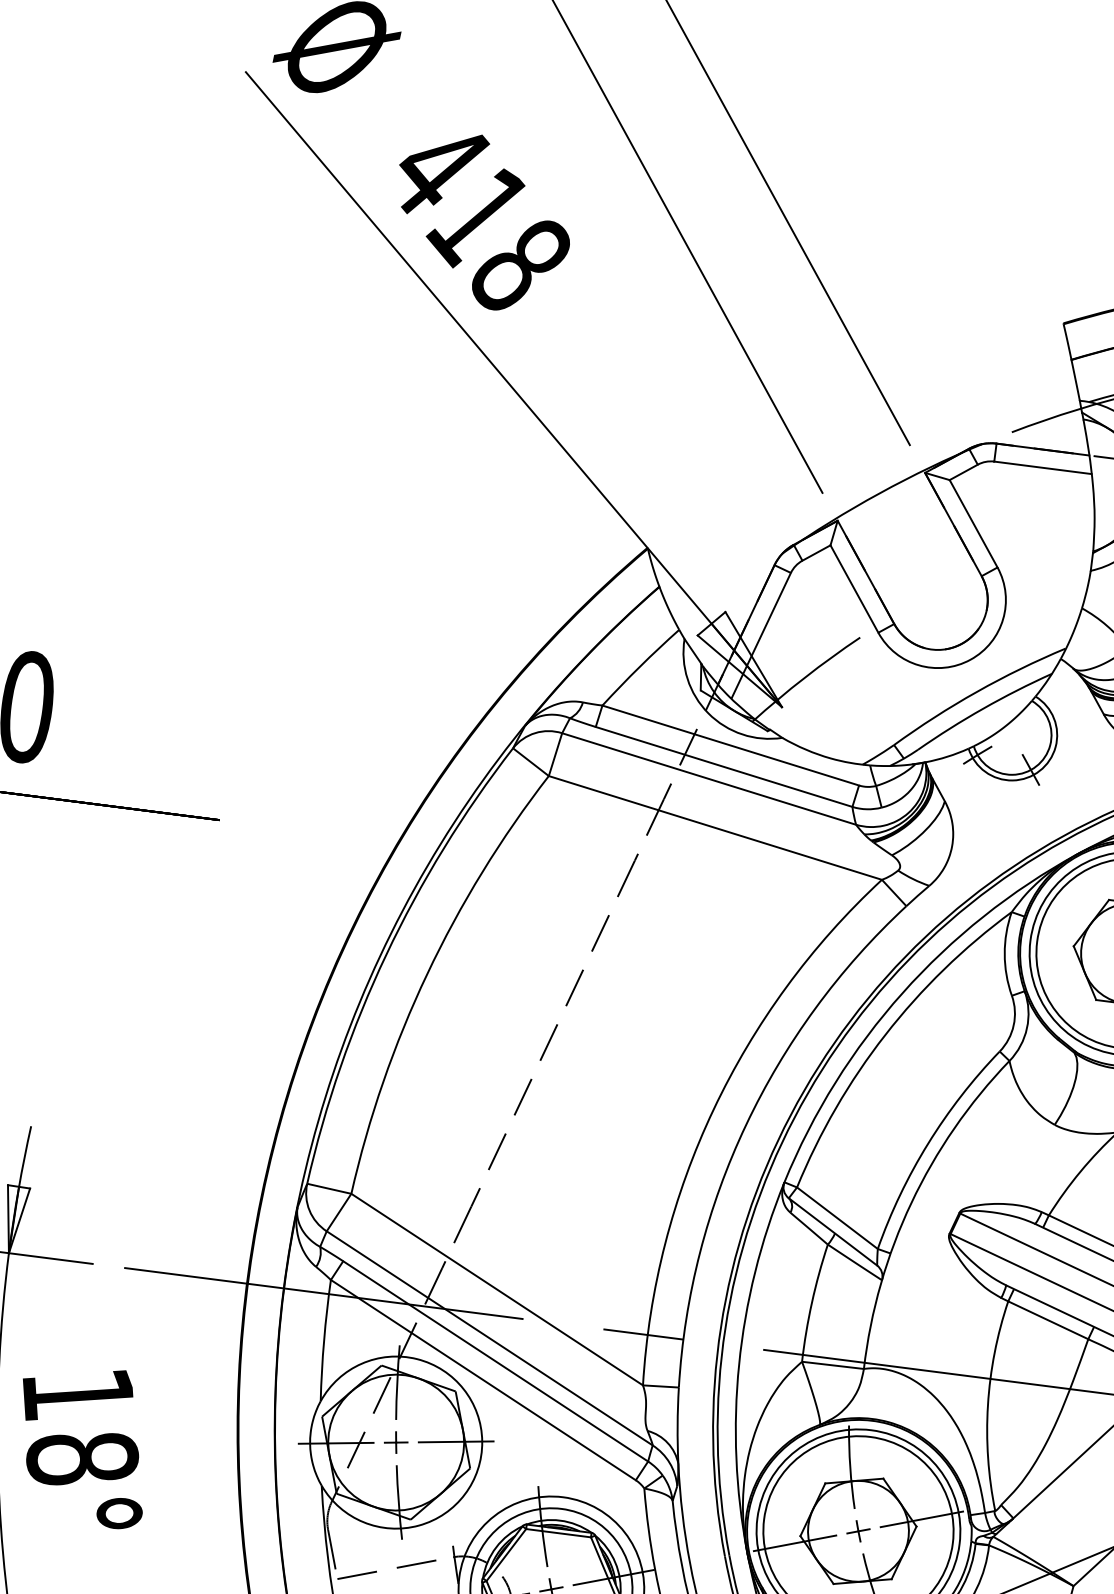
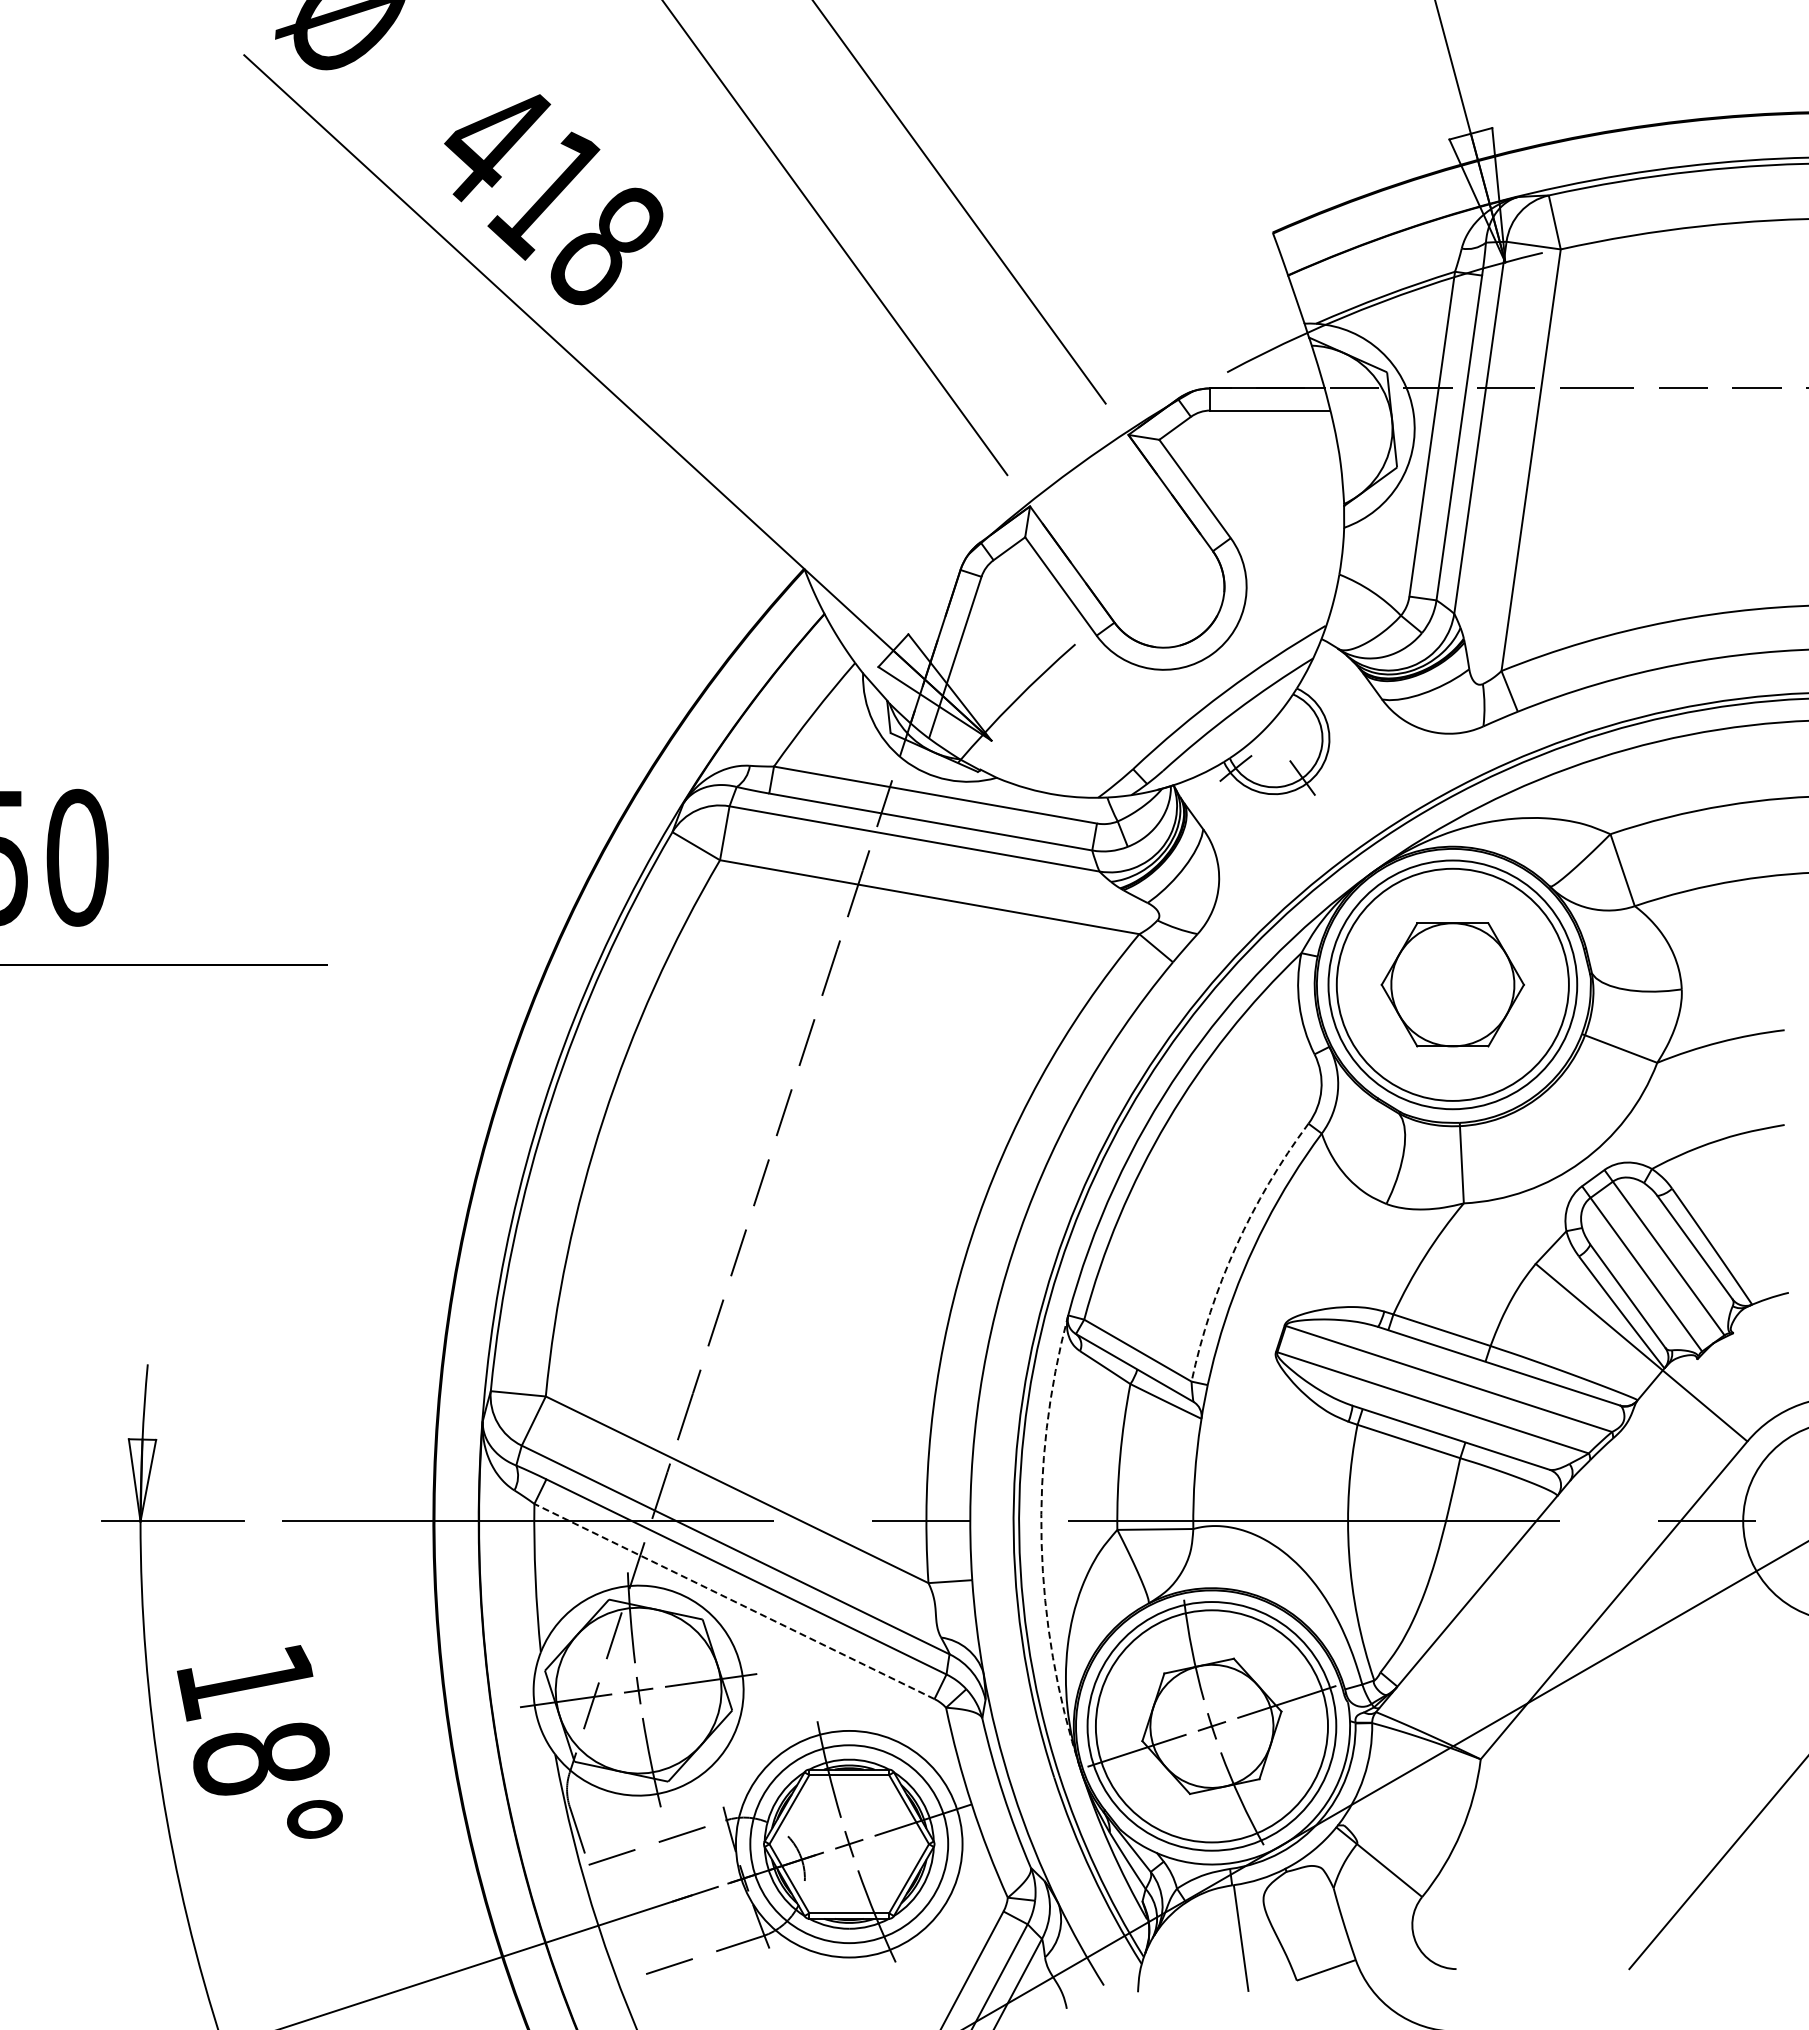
arc: (928, 1143) -> (1236, 1246), solid -> dashed
arc: (738, 1364) -> (1041, 1543), solid -> dashed
line: (483, 1380) -> (734, 1601), solid -> dashed

